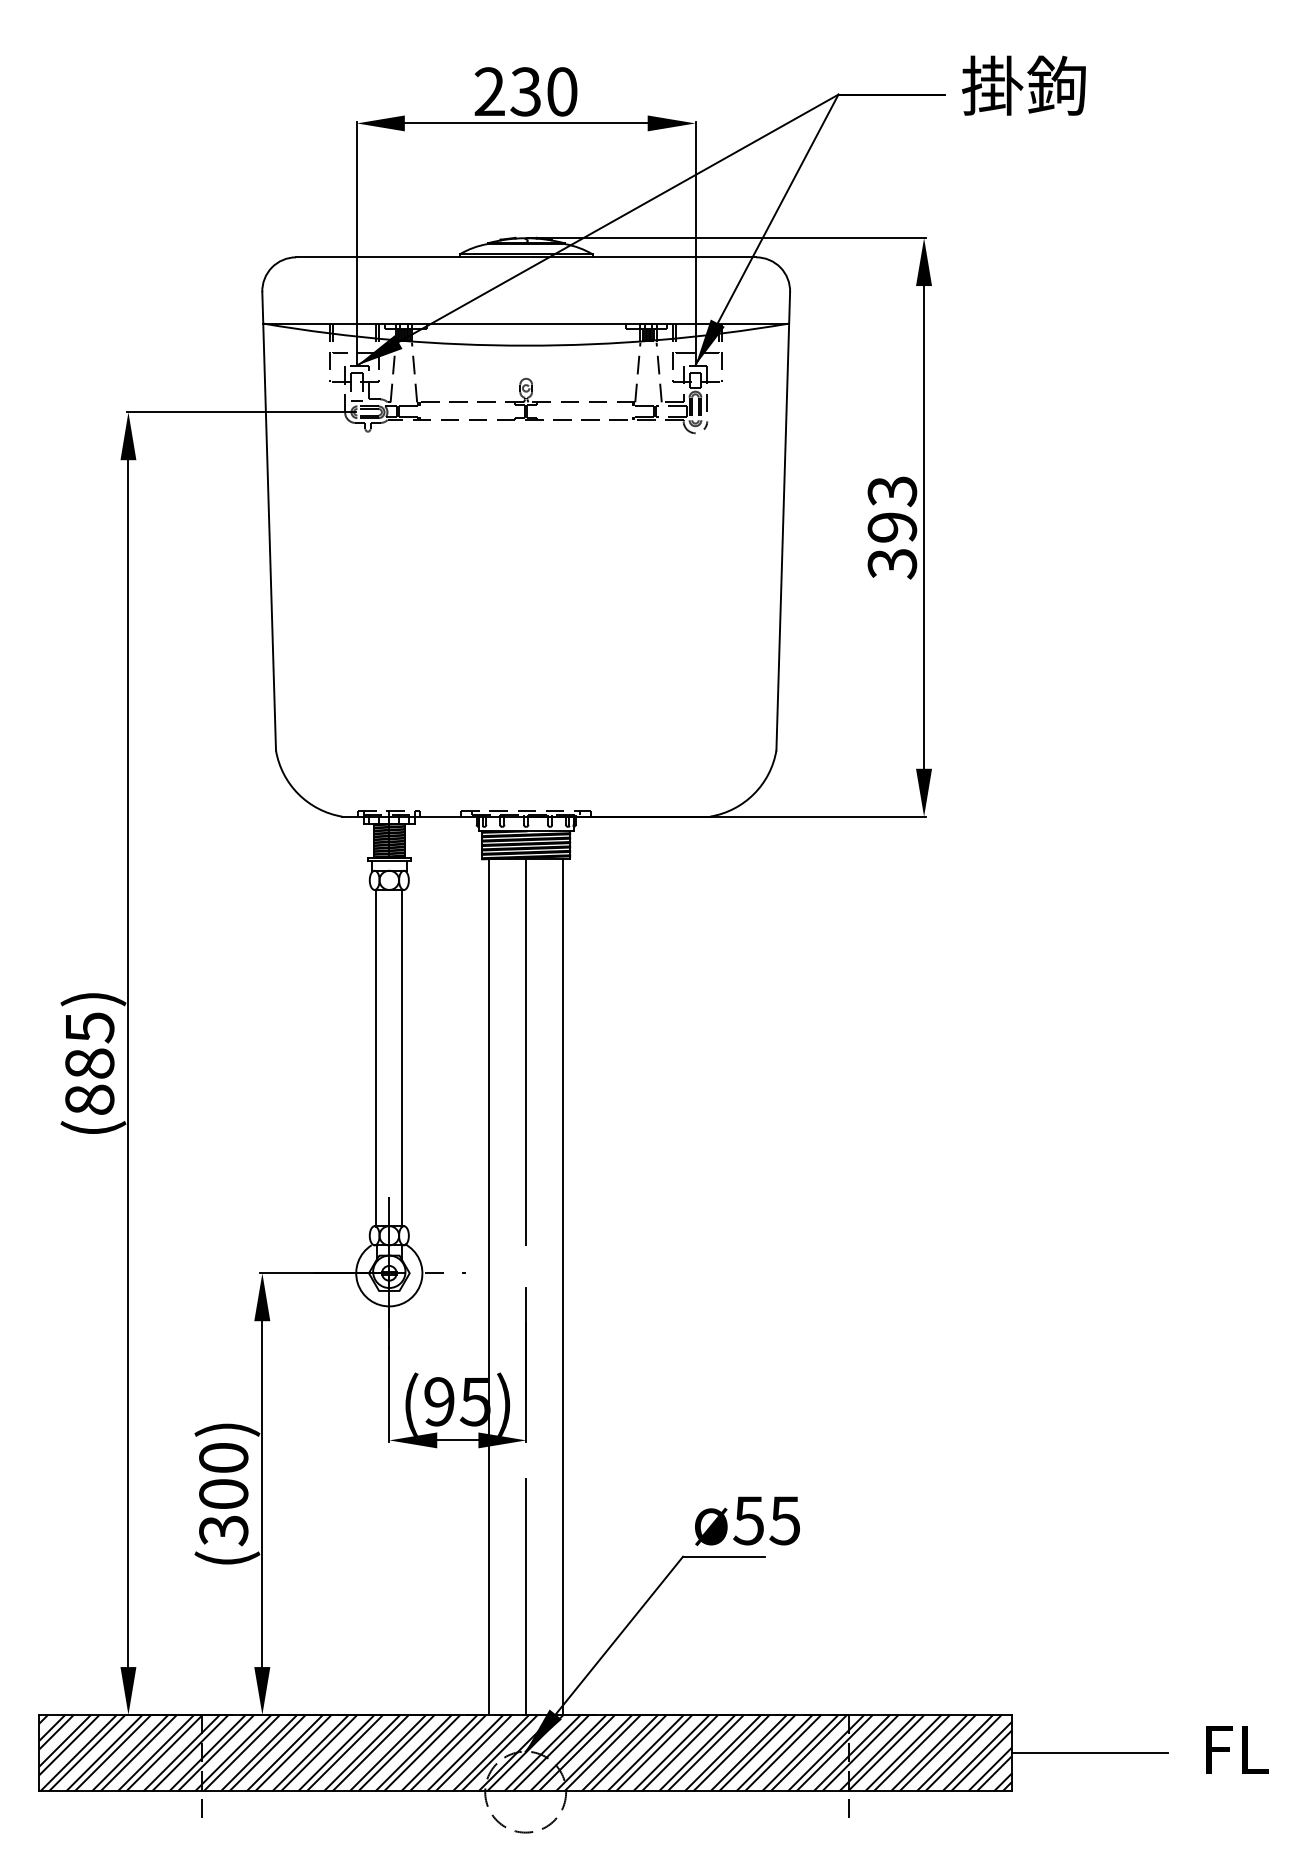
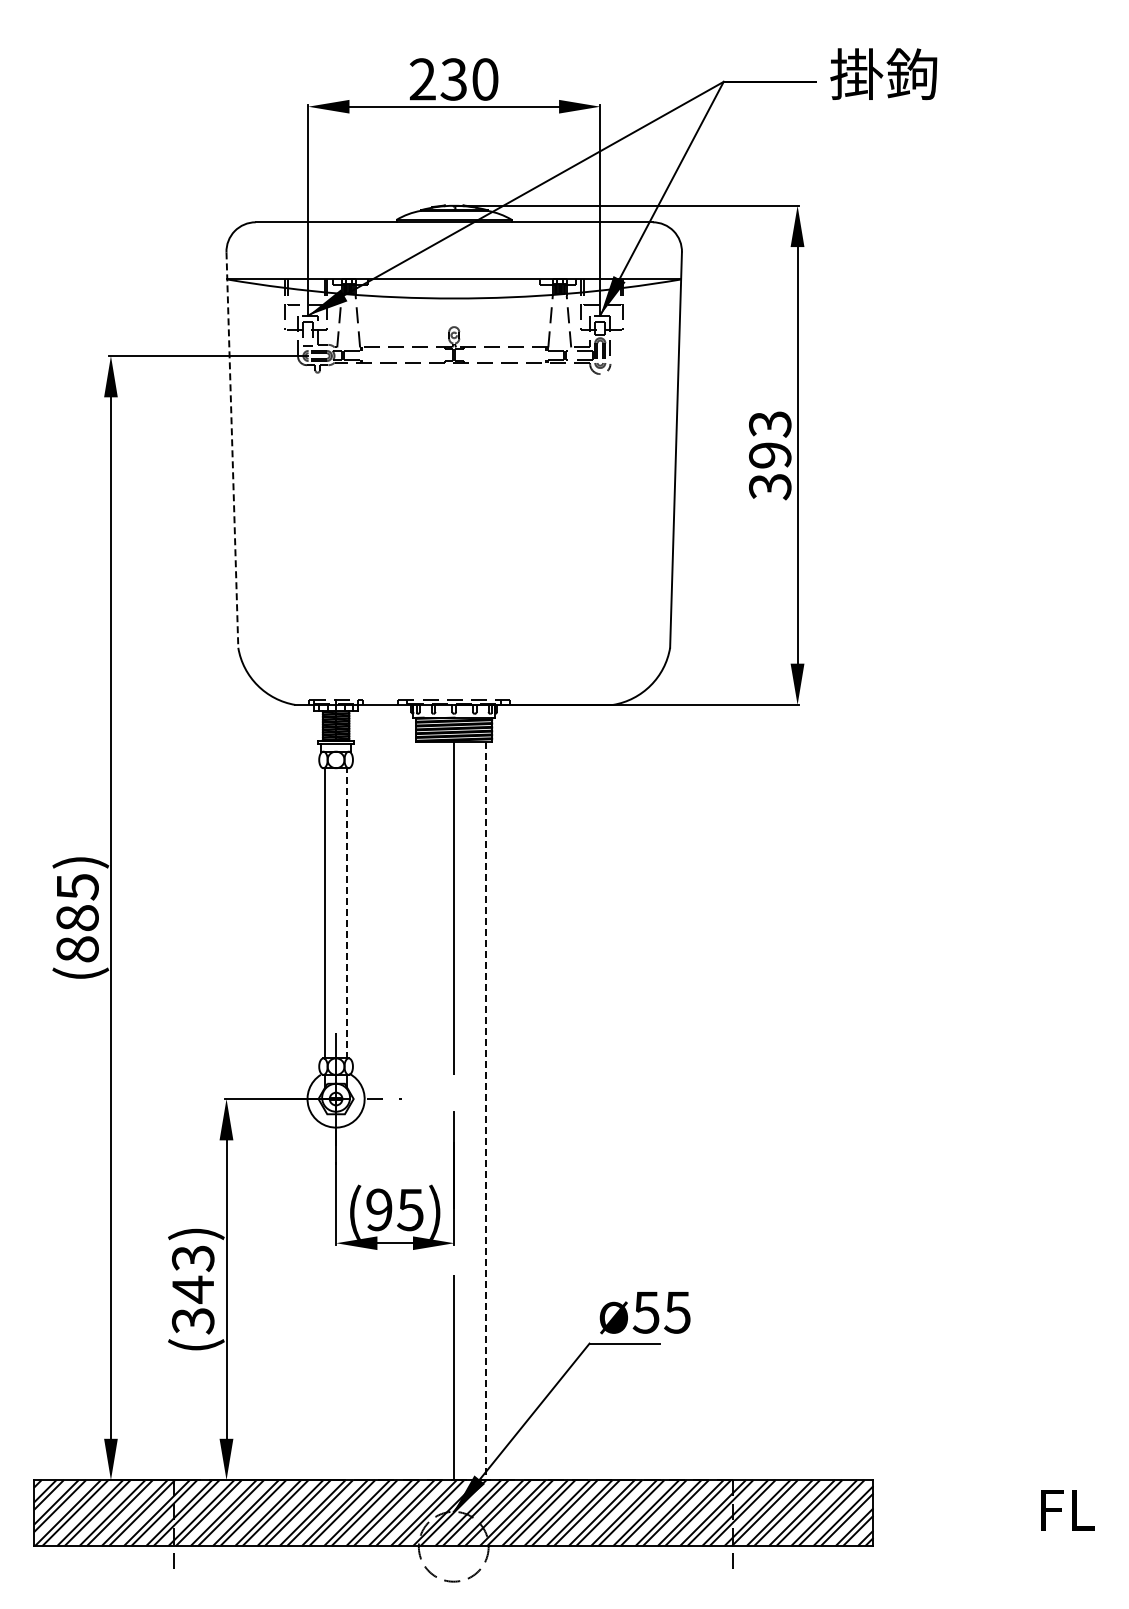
line: (269, 521) -> (232, 450), solid -> dashed
line: (402, 1058) -> (347, 913), solid -> dashed
line: (489, 1286) -> (422, 1110), removed
line: (562, 1287) -> (485, 1111), solid -> dashed
text: (222, 1476) -> (192, 1274), (300) -> (343)
line: (1089, 1753) -> (940, 1513), removed

